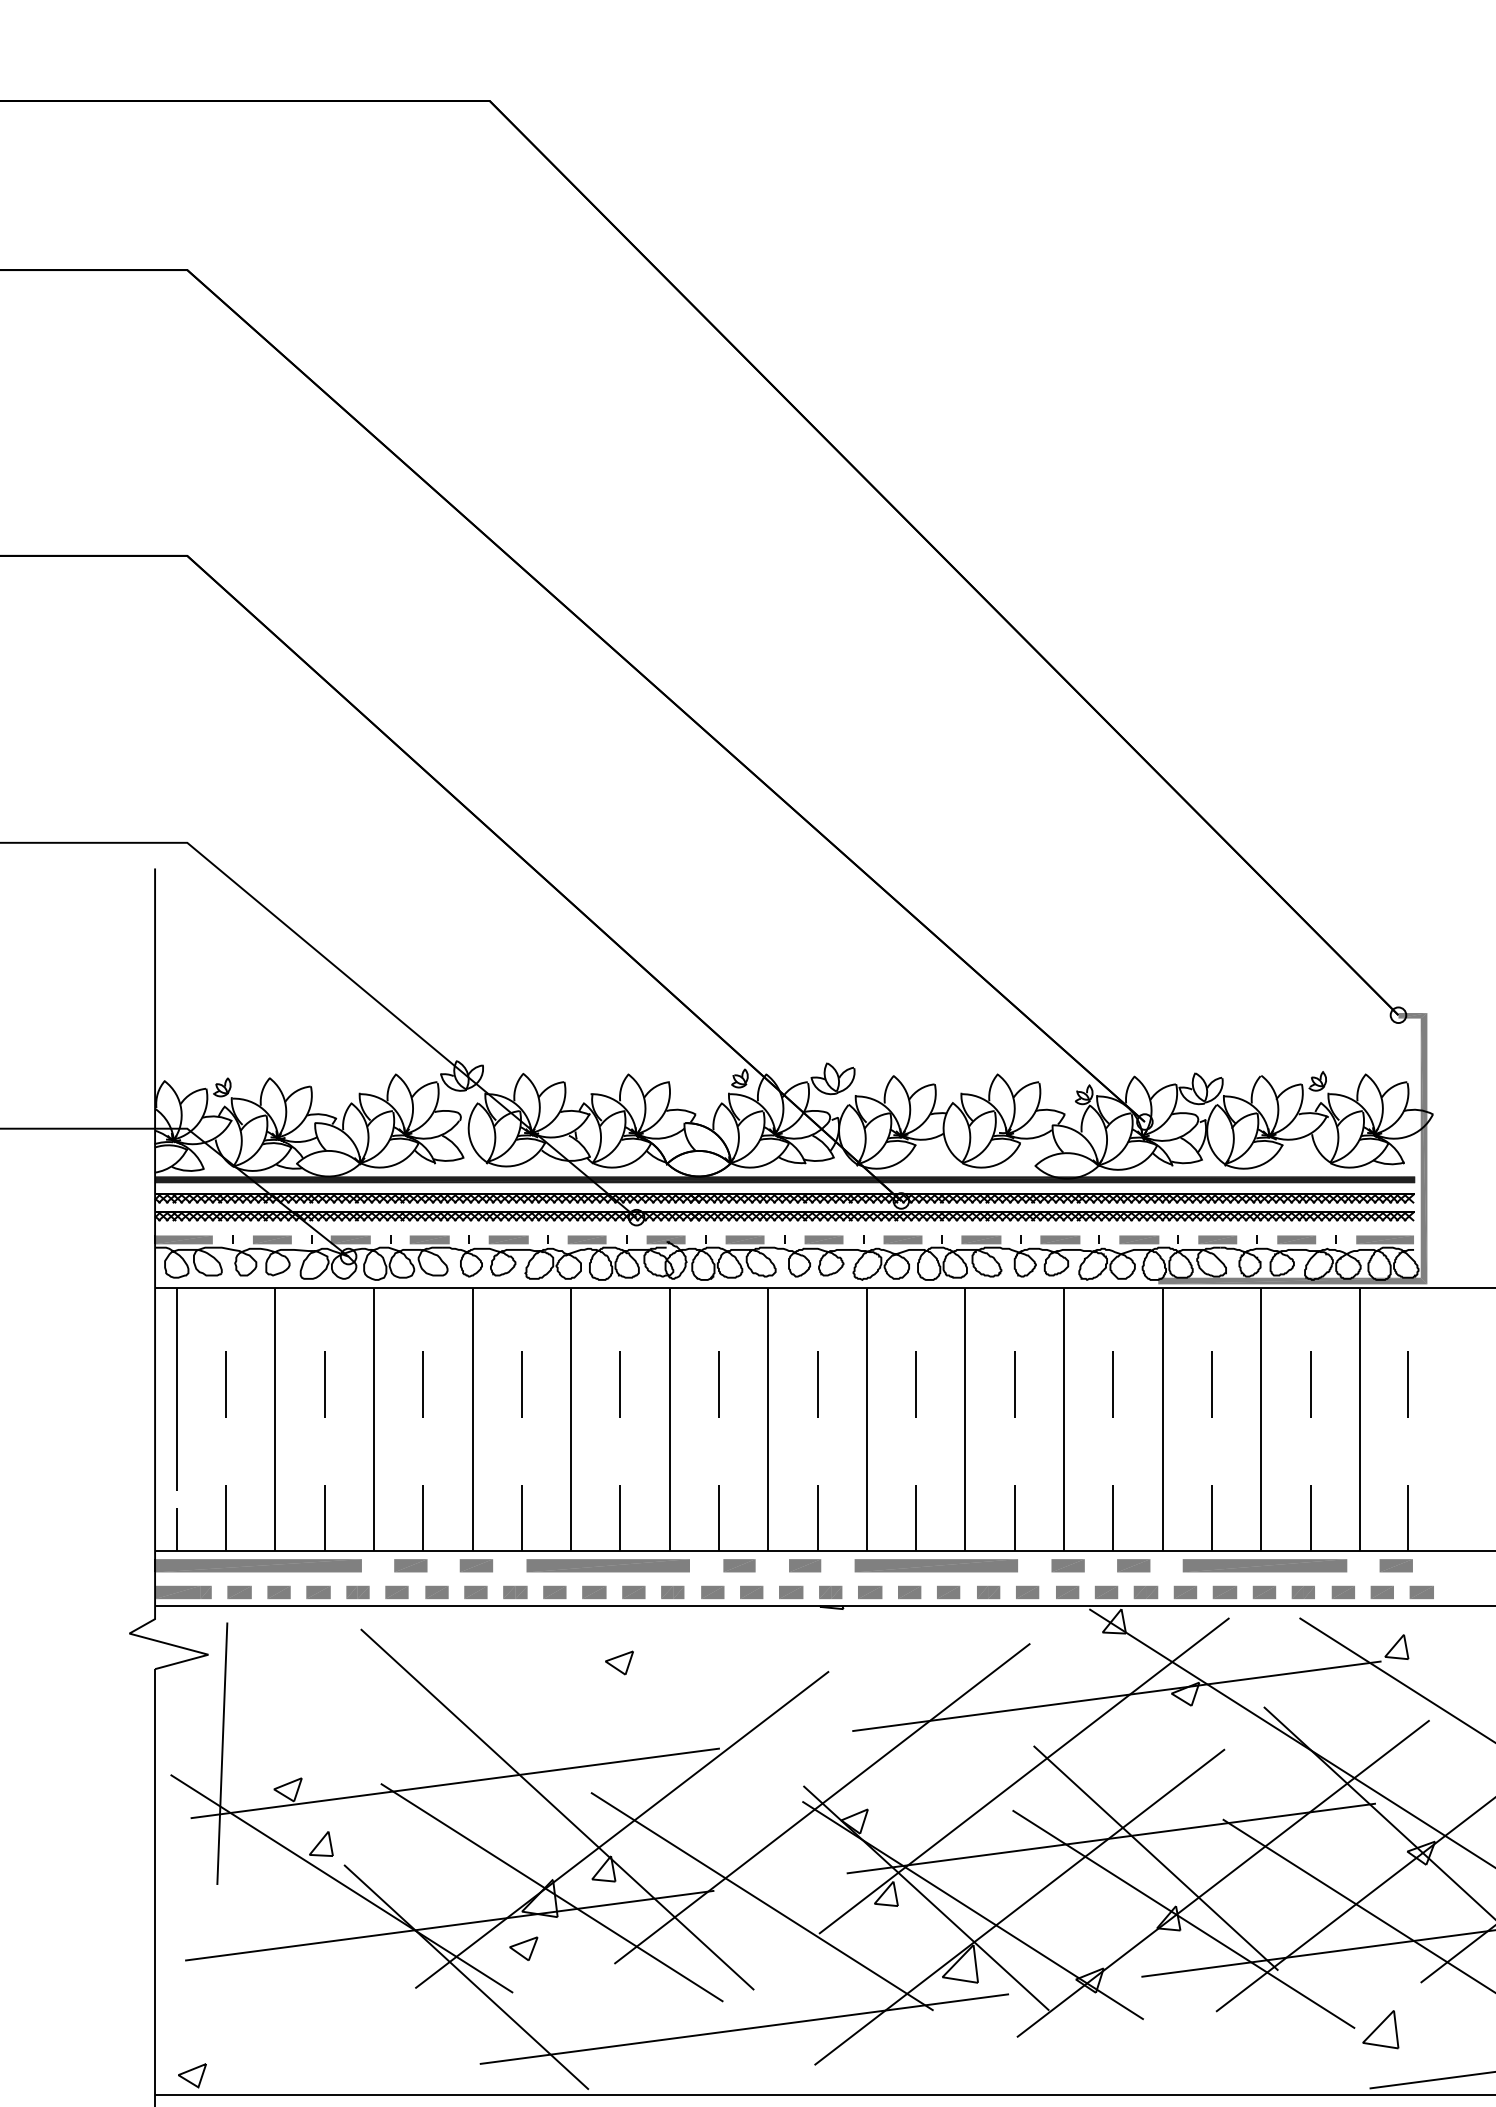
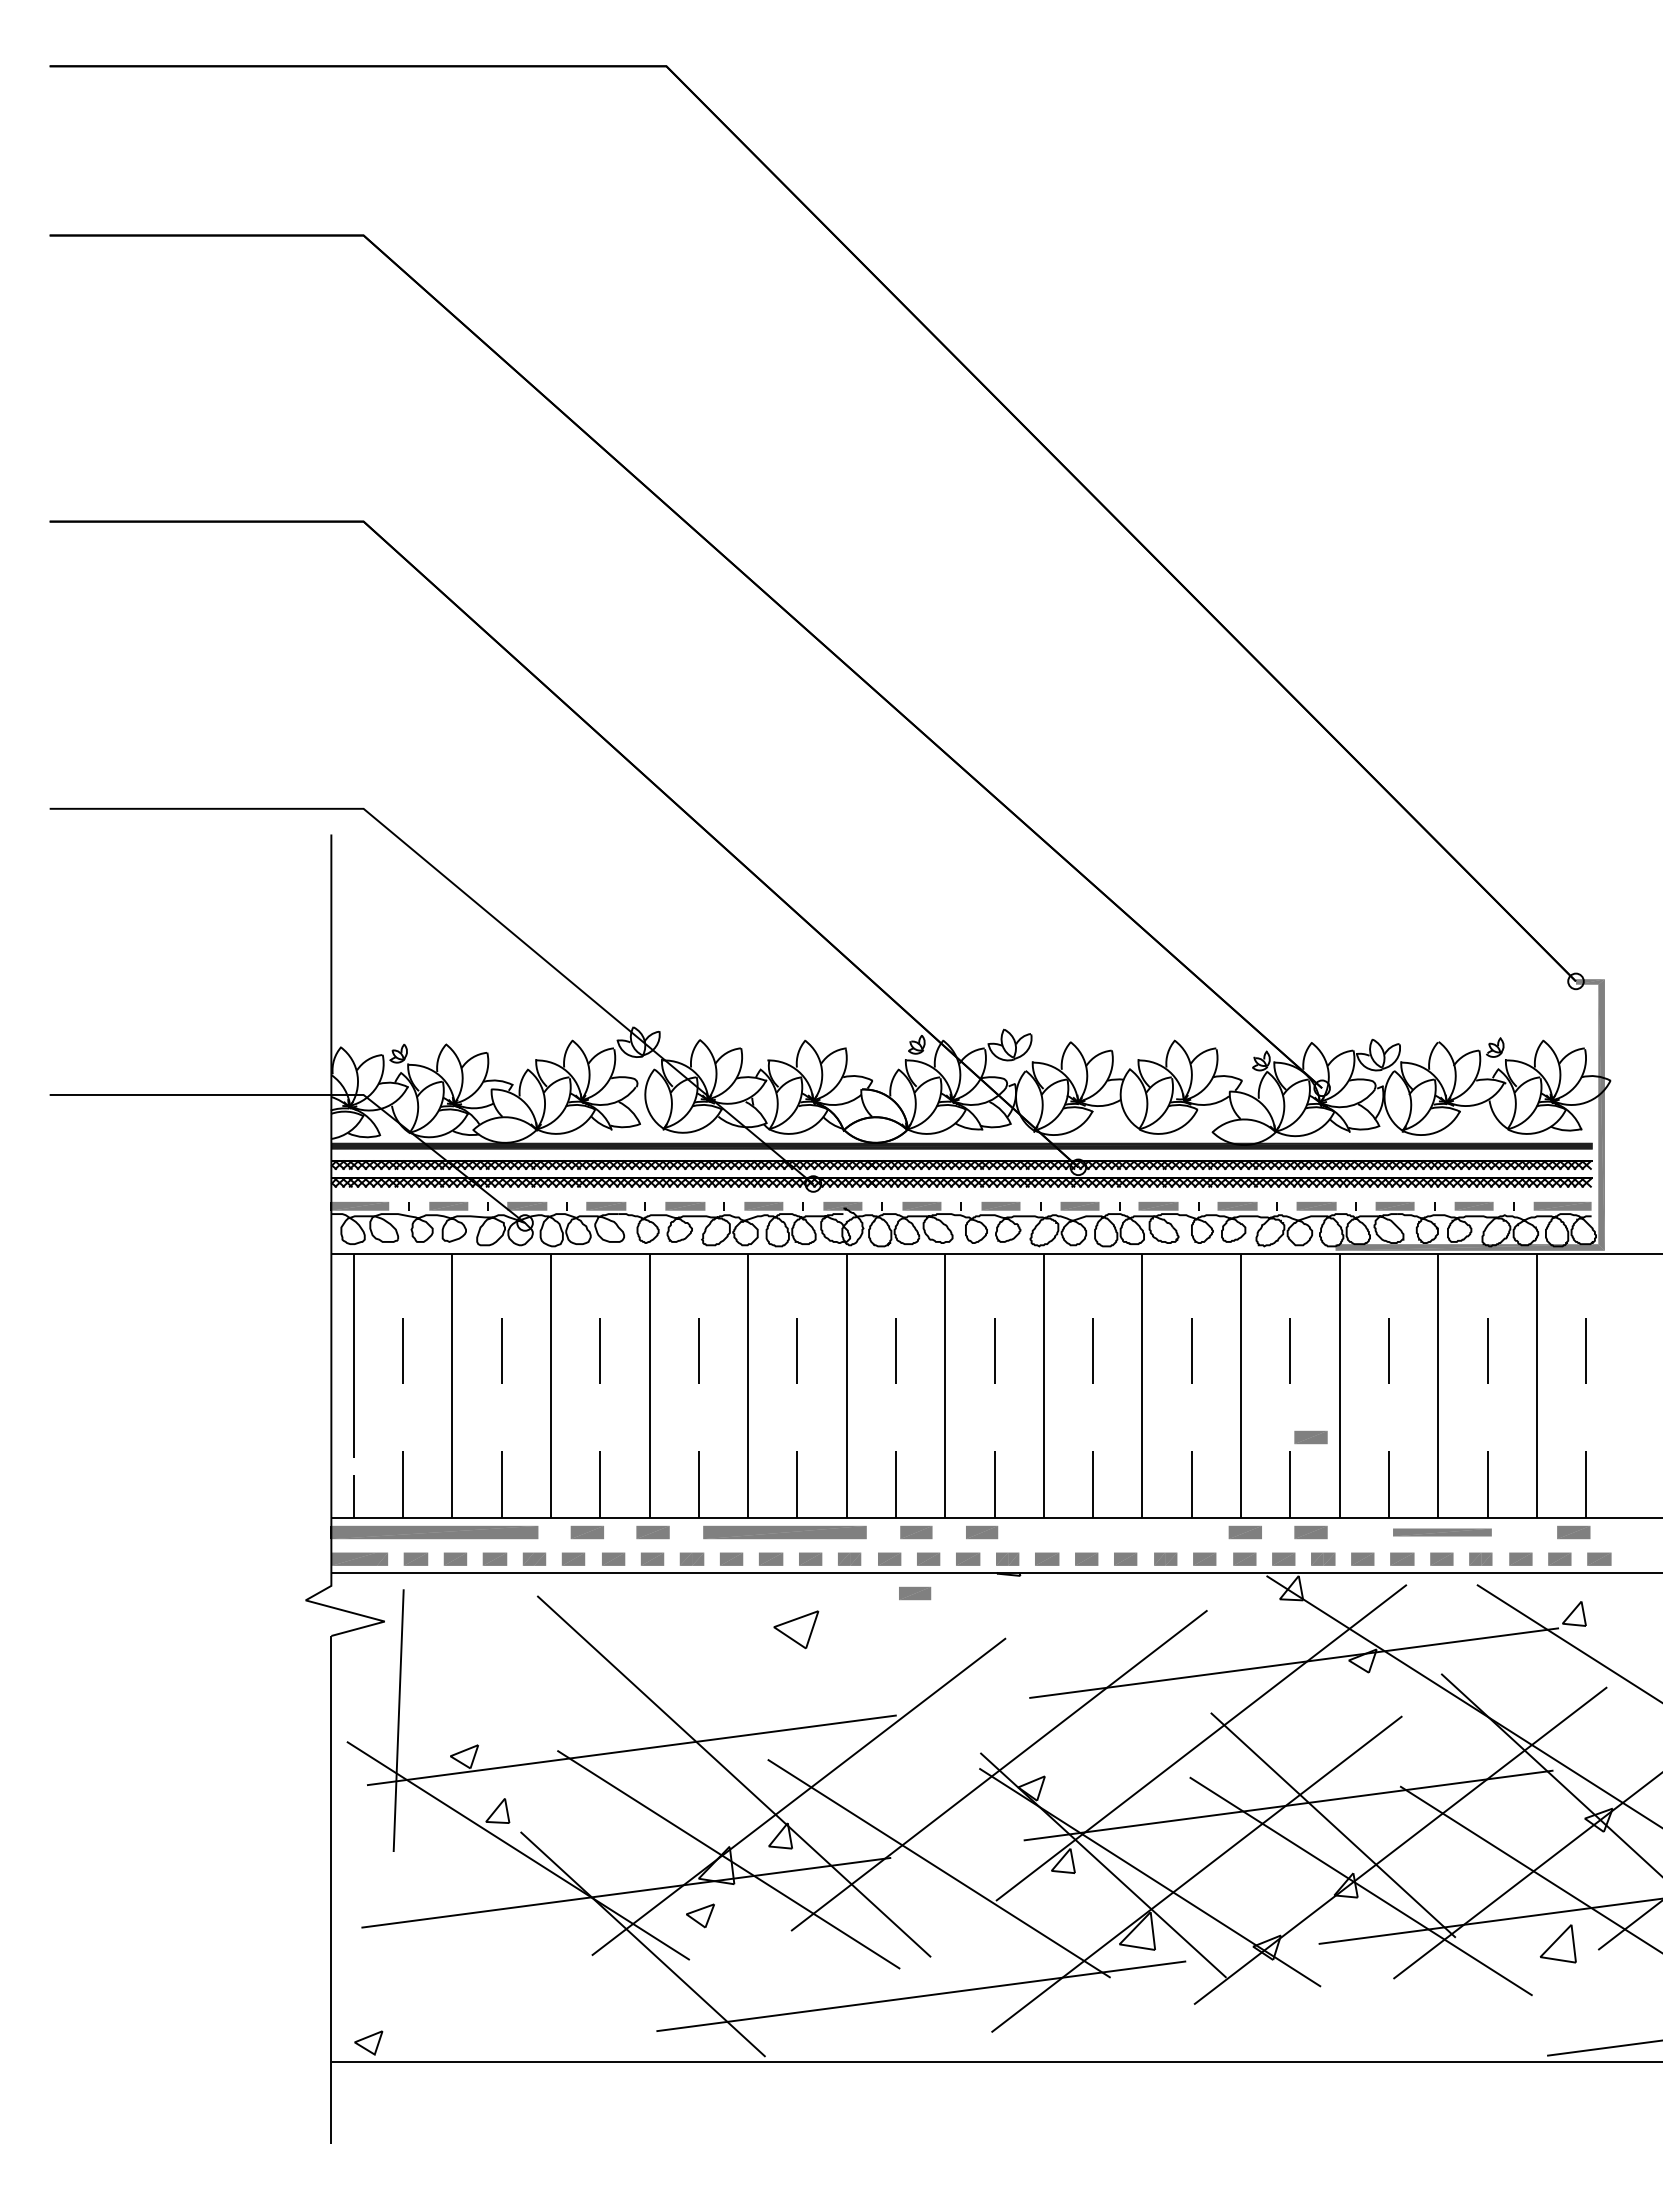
part: (1133, 1470) -> (1310, 1437), added
part: (936, 1565) -> (1113, 1532), removed
part: (1265, 1565) -> (1442, 1532), size x0.6
part: (737, 1626) -> (914, 1593), added
part: (618, 1662) -> (795, 1629), size x1.6
part: (1379, 2029) -> (1557, 1943), moved

